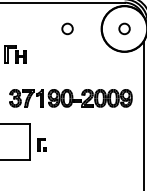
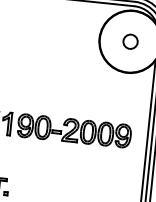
circle: (67, 28) -> (53, 33), removed

